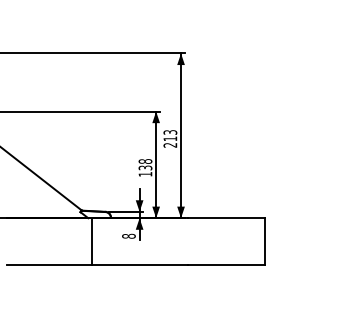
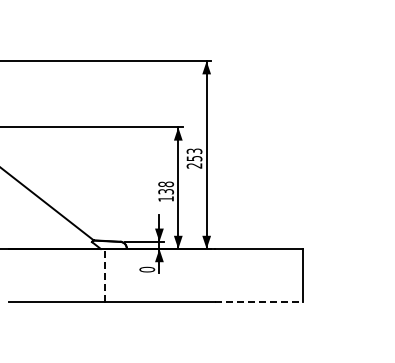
text: (170, 138) -> (194, 158), 213 -> 253
text: (128, 236) -> (146, 269), 8 -> 0
line: (92, 240) -> (105, 274), solid -> dashed
line: (227, 264) -> (259, 301), solid -> dashed

